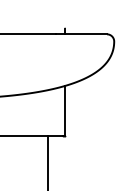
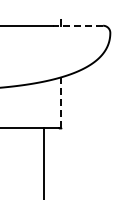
line: (81, 34) -> (77, 25), solid -> dashed
line: (65, 111) -> (61, 102), solid -> dashed

